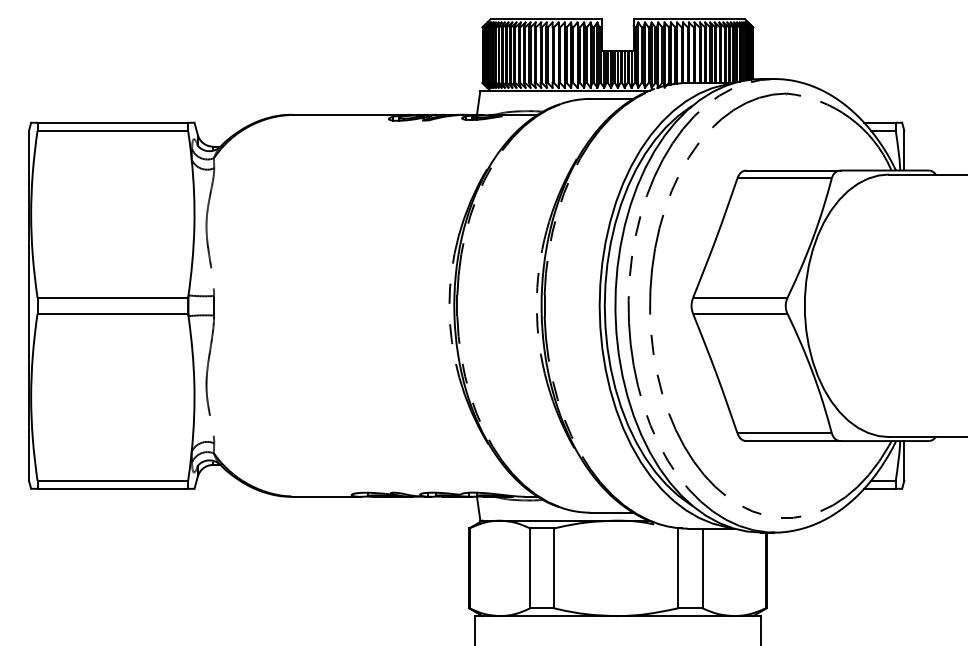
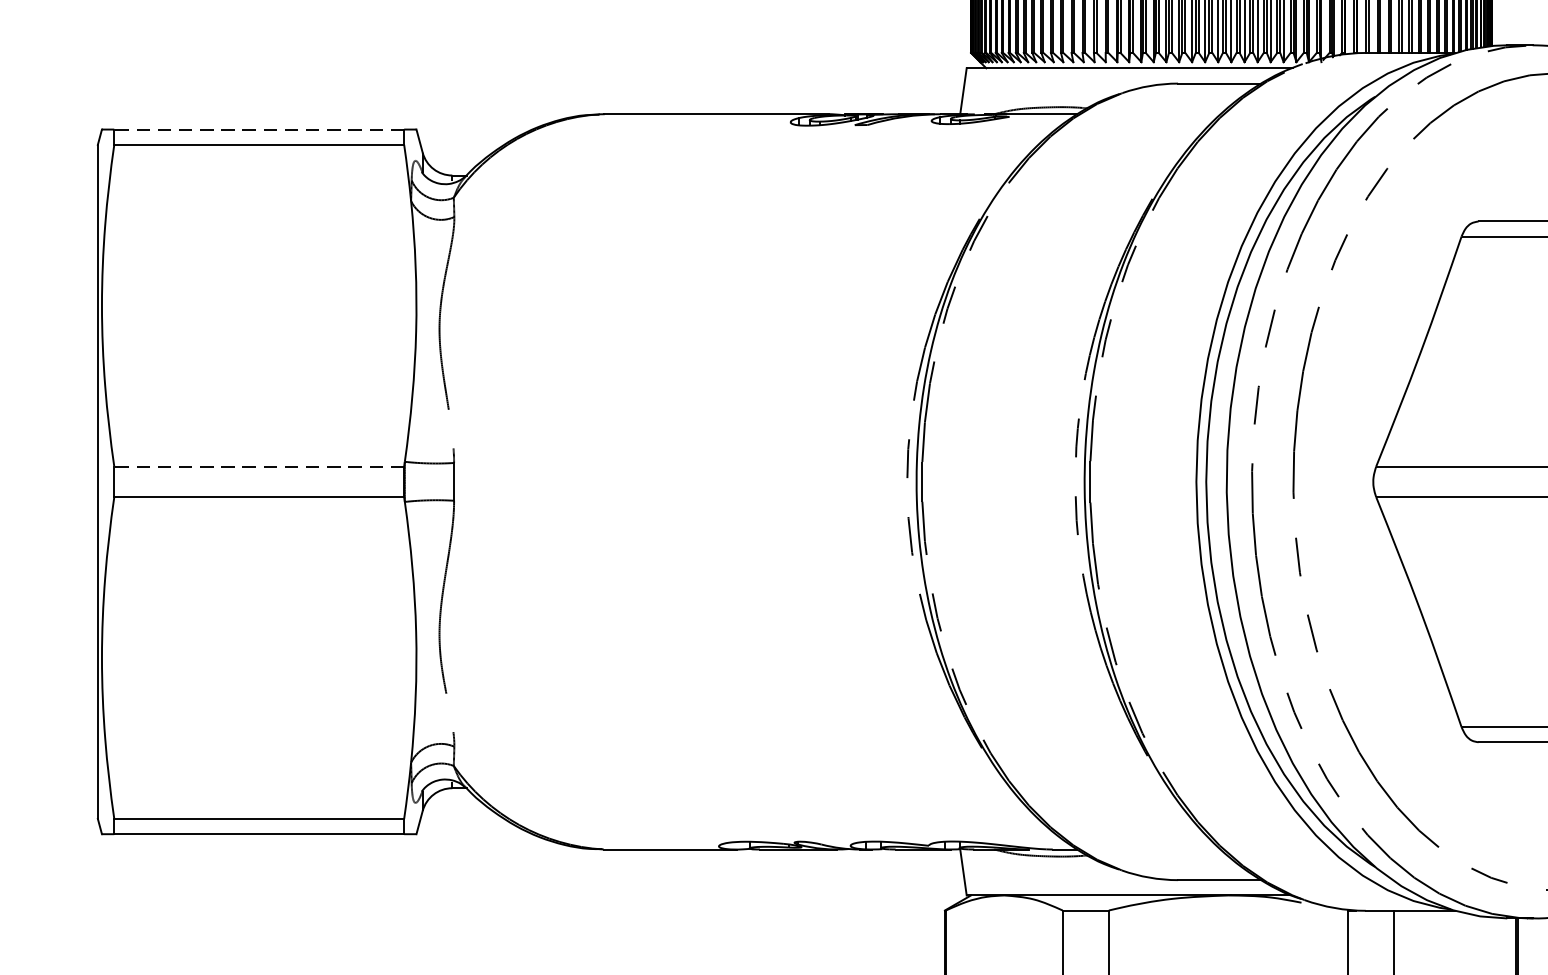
line: (112, 122) -> (258, 128), solid -> dashed
line: (112, 297) -> (258, 465), solid -> dashed

